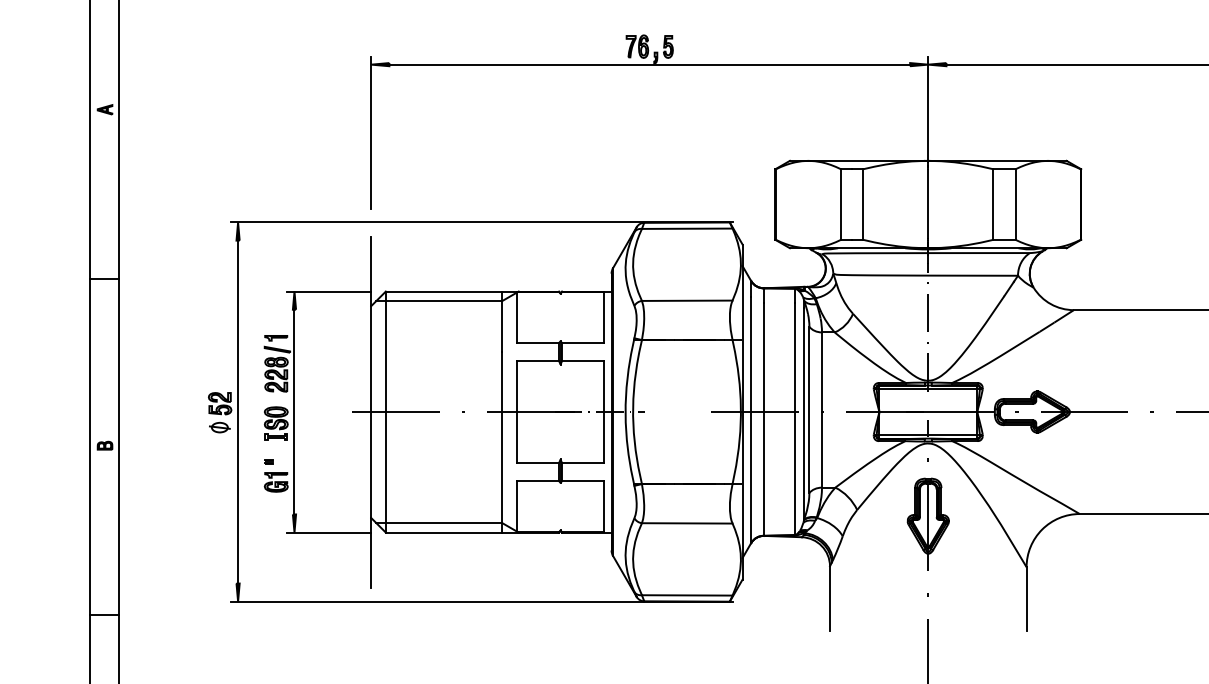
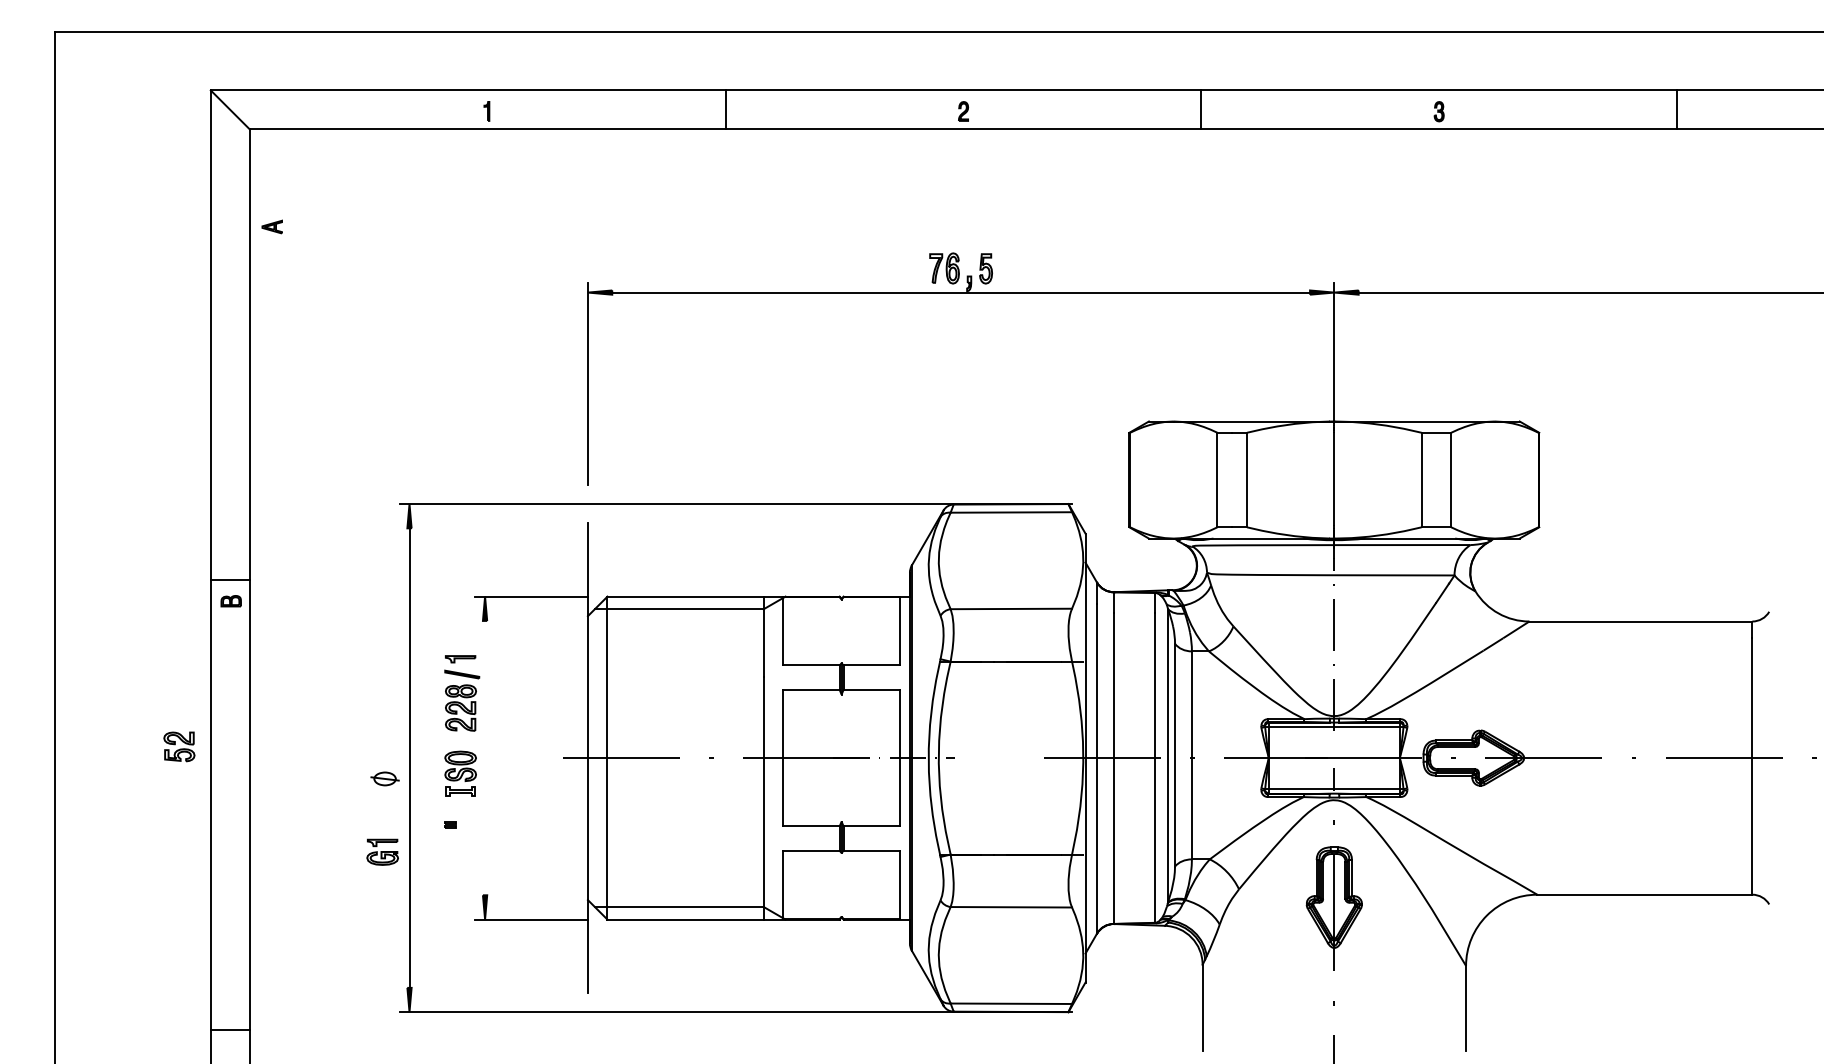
part: (104, 109) -> (271, 226), moved
part: (220, 403) -> (179, 746), moved
line: (294, 411) -> (485, 757), removed
part: (104, 445) -> (230, 601), moved
part: (276, 481) -> (382, 851), moved

